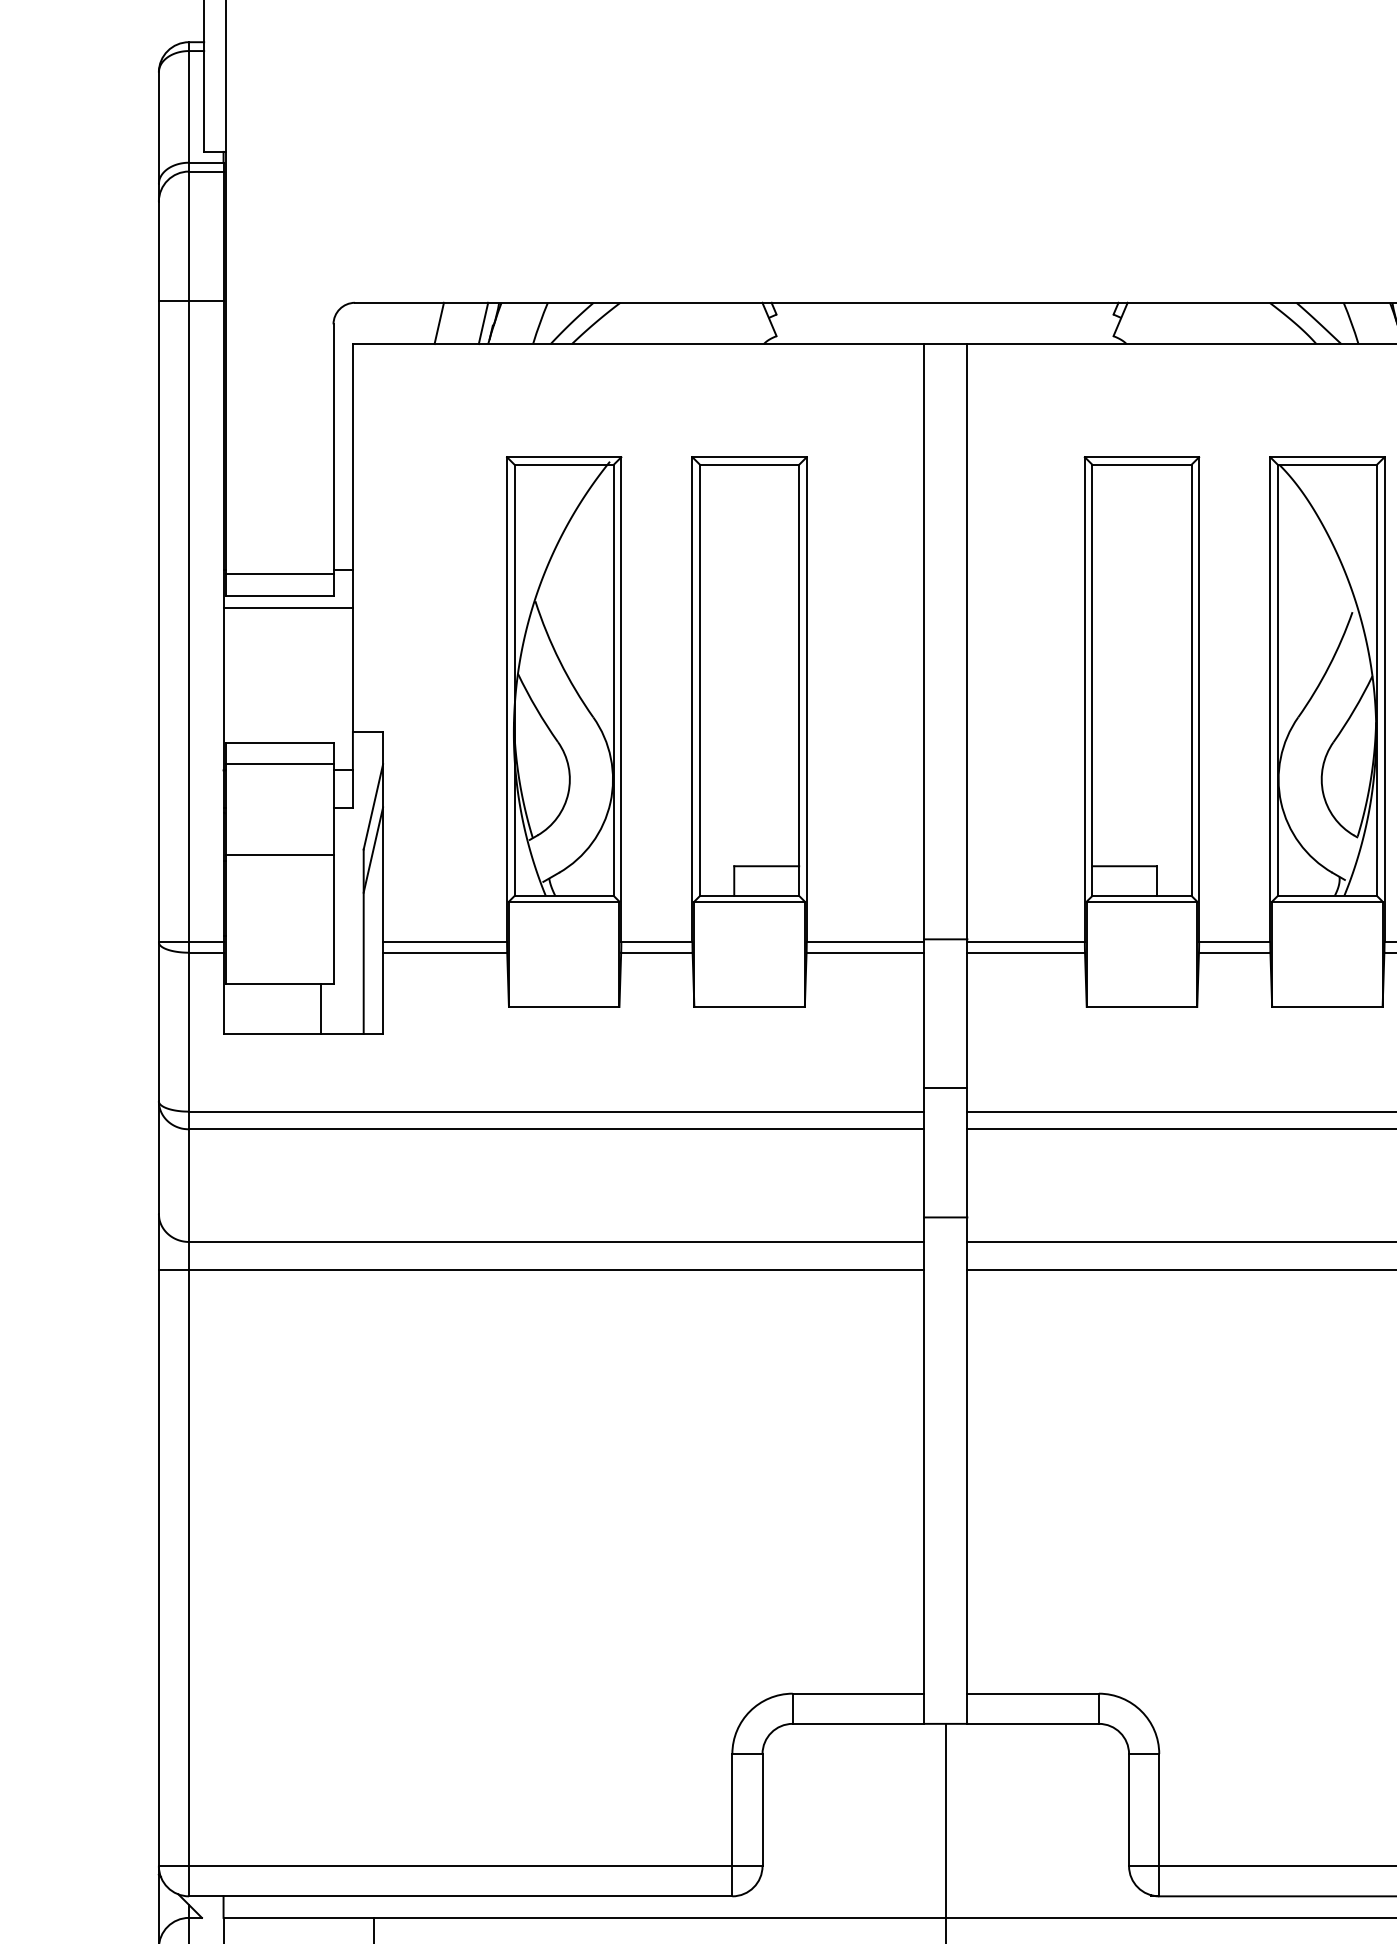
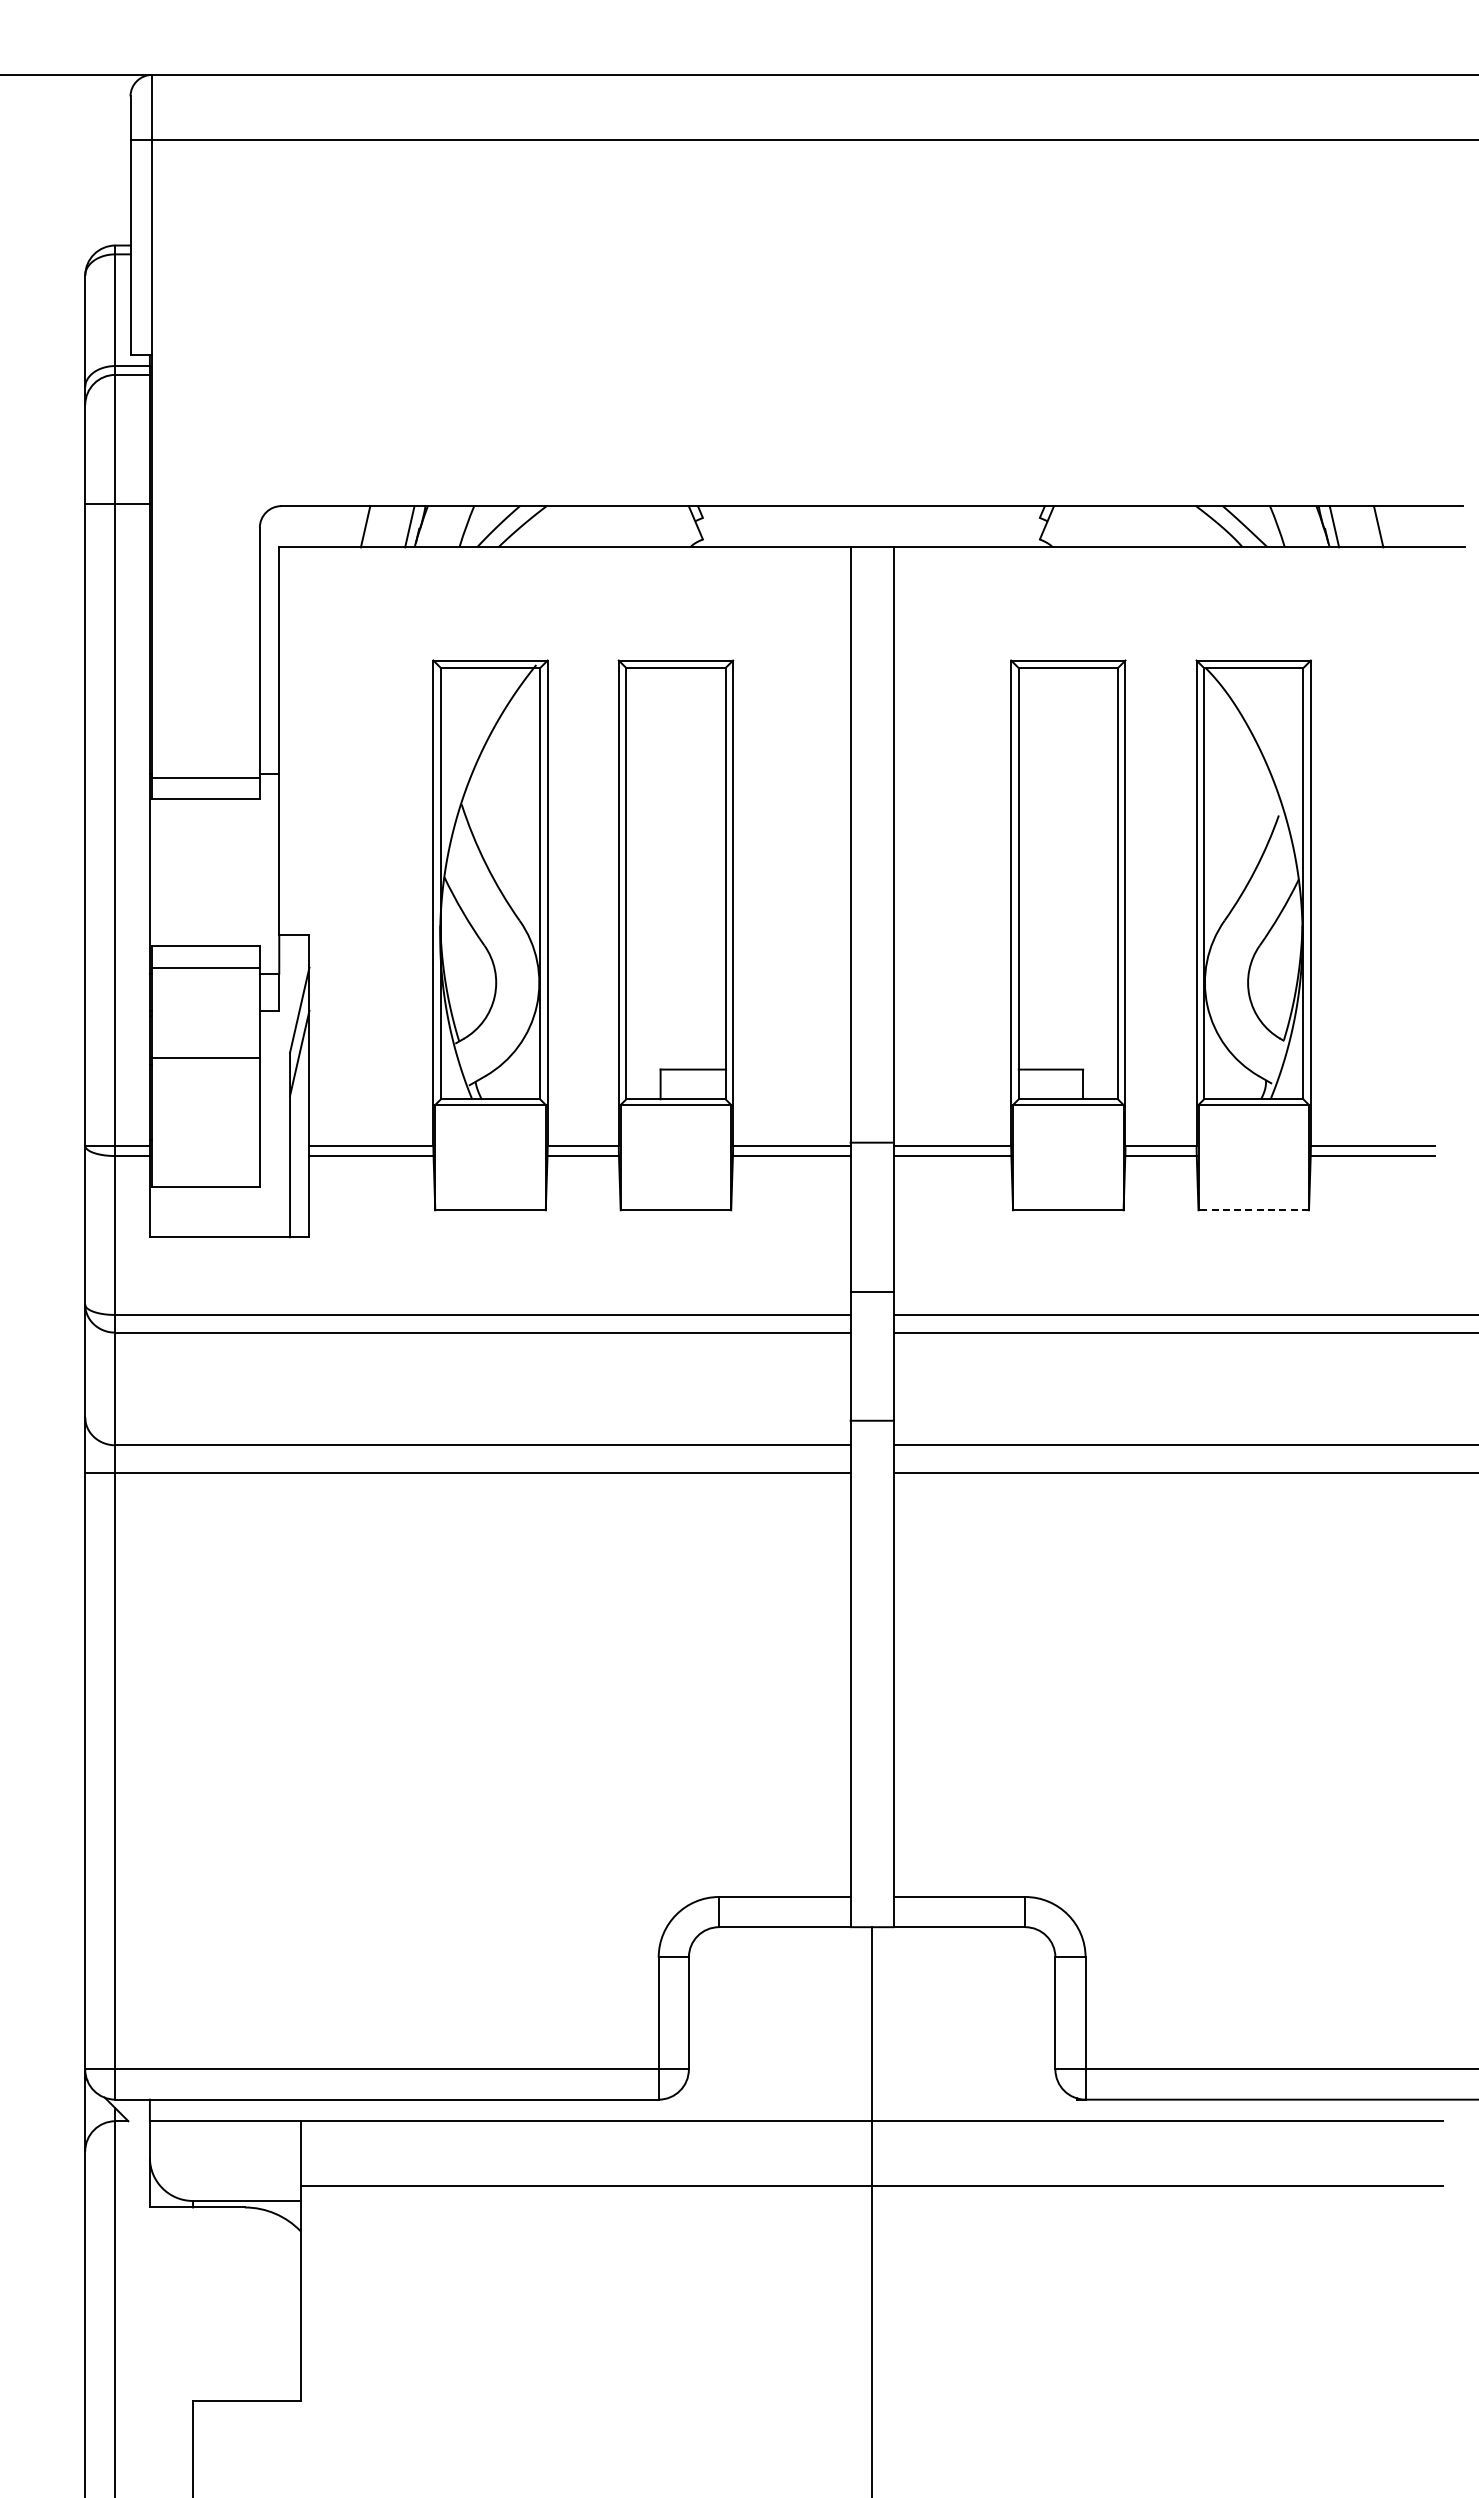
line: (288, 607) -> (214, 810), removed
line: (1327, 1007) -> (1253, 1210), solid -> dashed
line: (320, 1009) -> (246, 1212), removed

